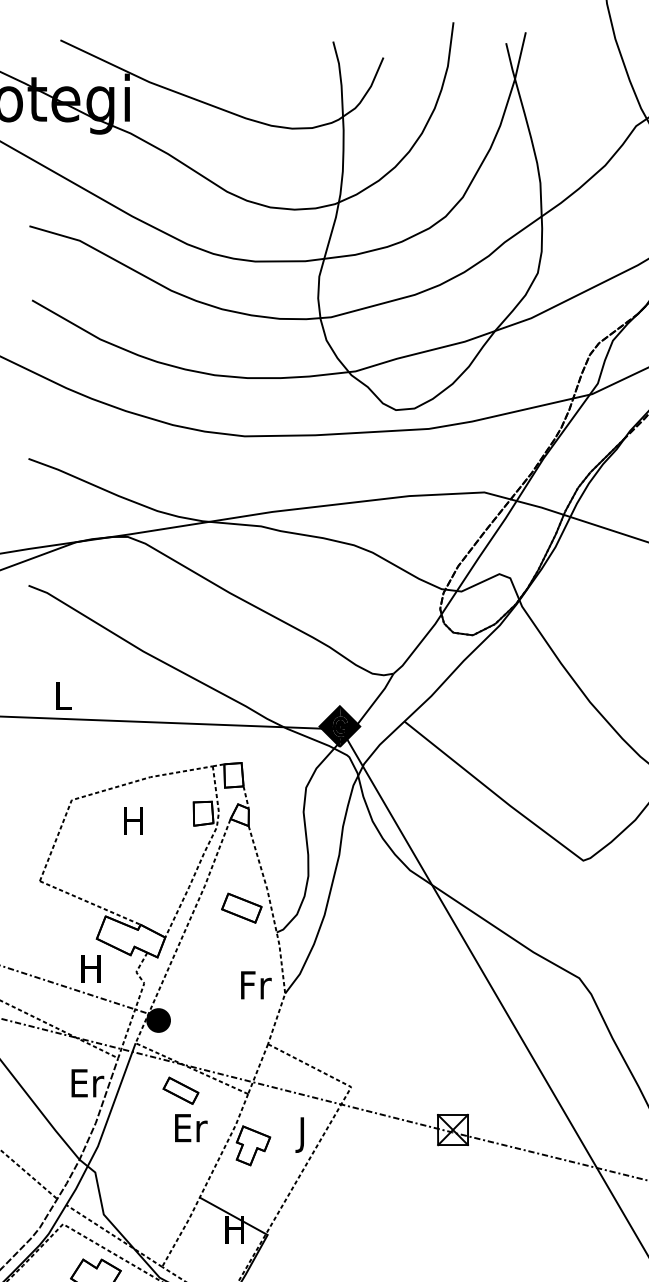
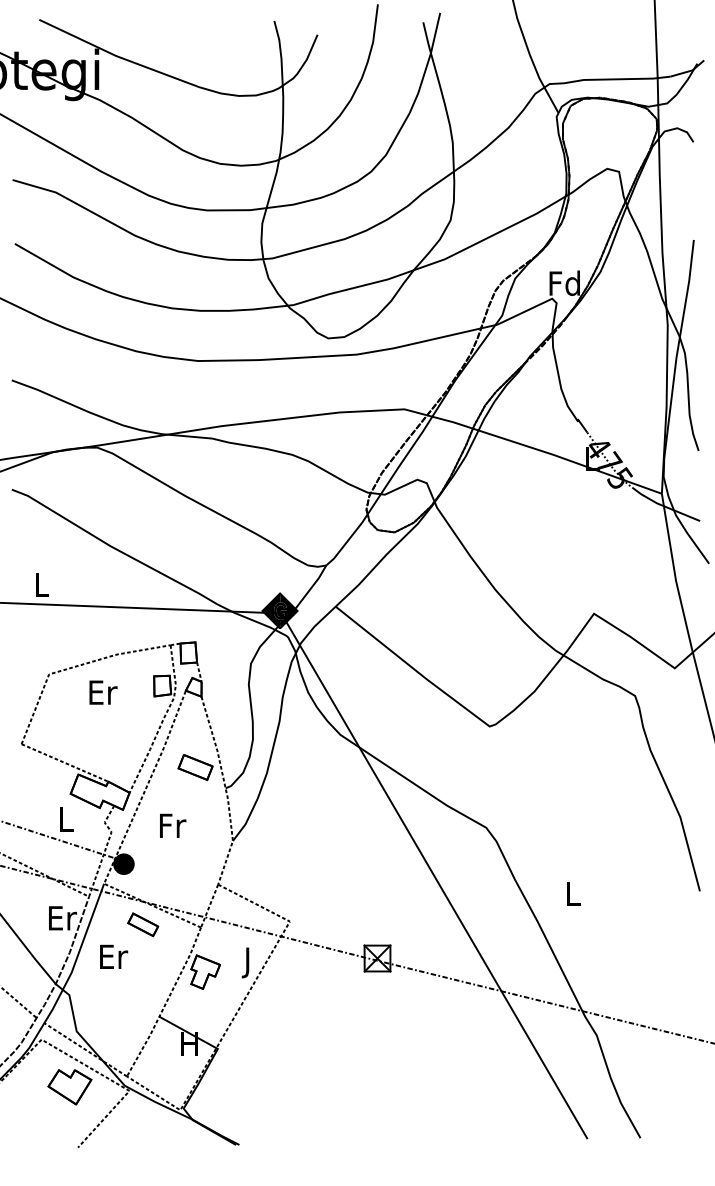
text: (134, 821) -> (103, 692), H -> Er
text: (90, 968) -> (65, 819), H -> L
text: (256, 984) -> (173, 825), moved
text: (191, 1127) -> (114, 956), moved

